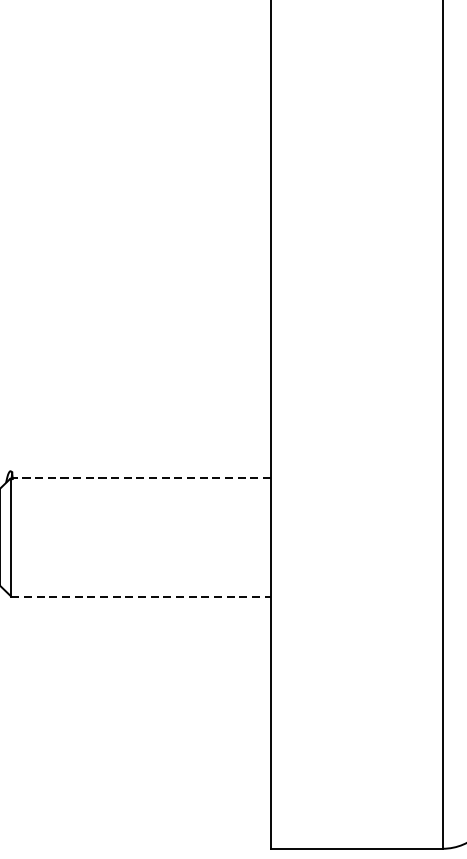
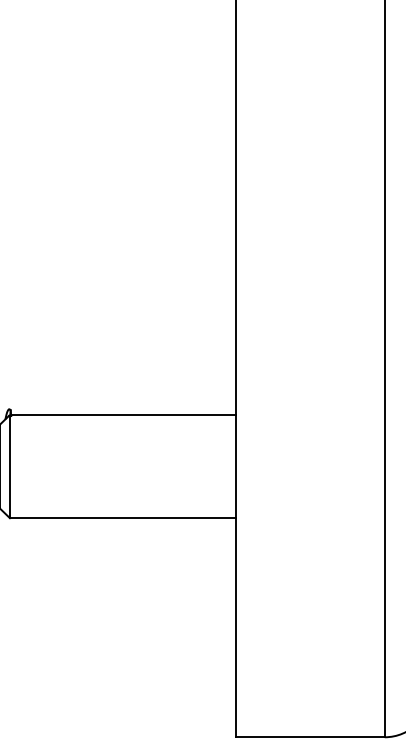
line: (140, 477) -> (122, 414), dashed -> solid
line: (140, 596) -> (122, 518), dashed -> solid

